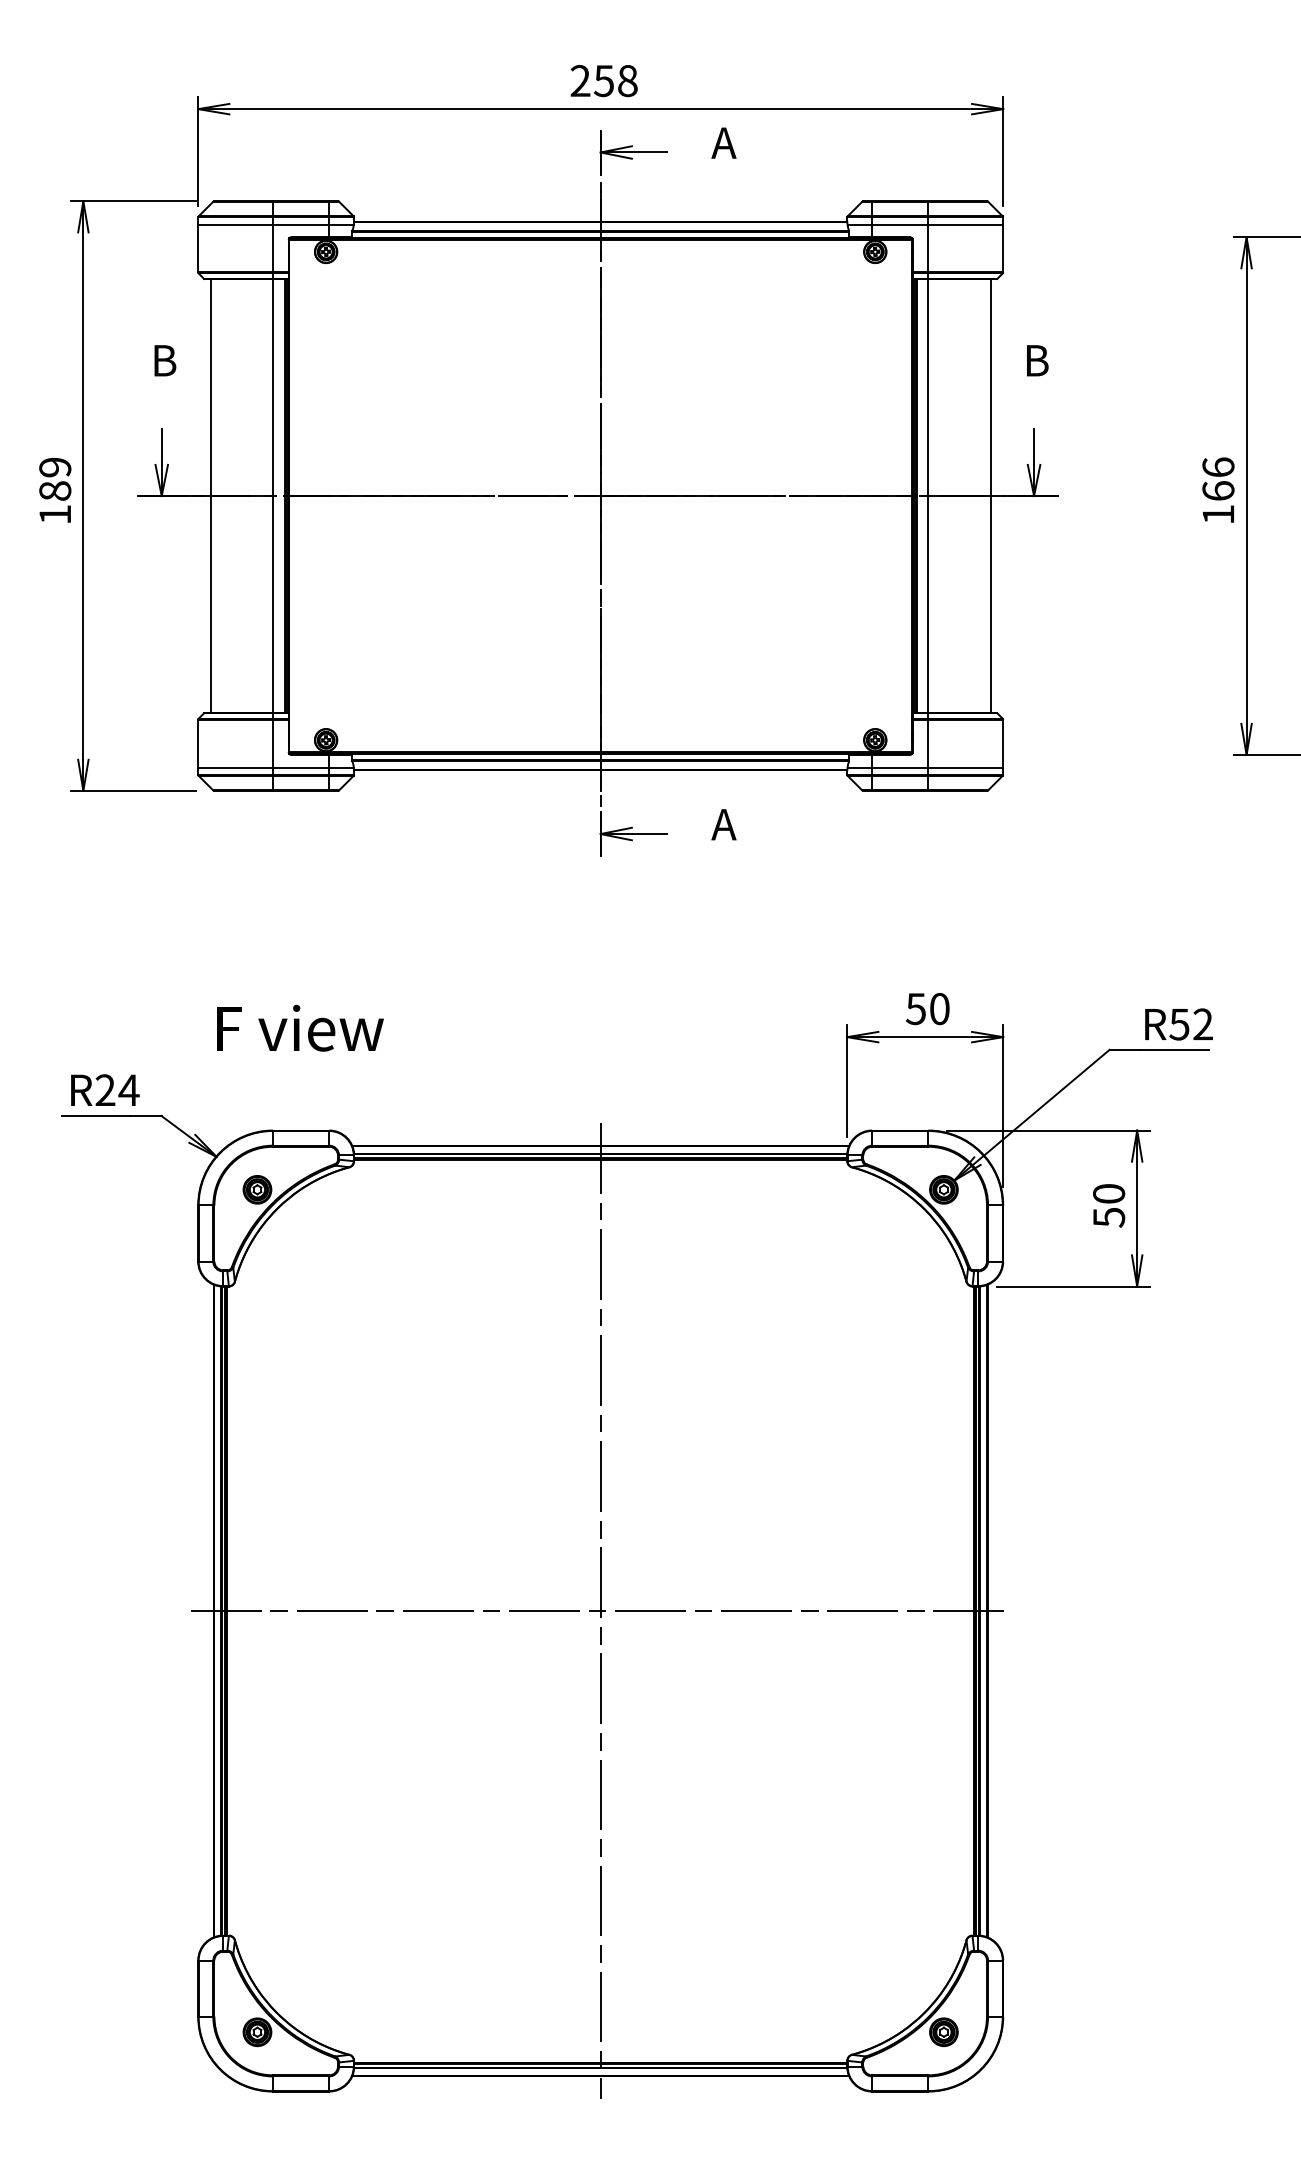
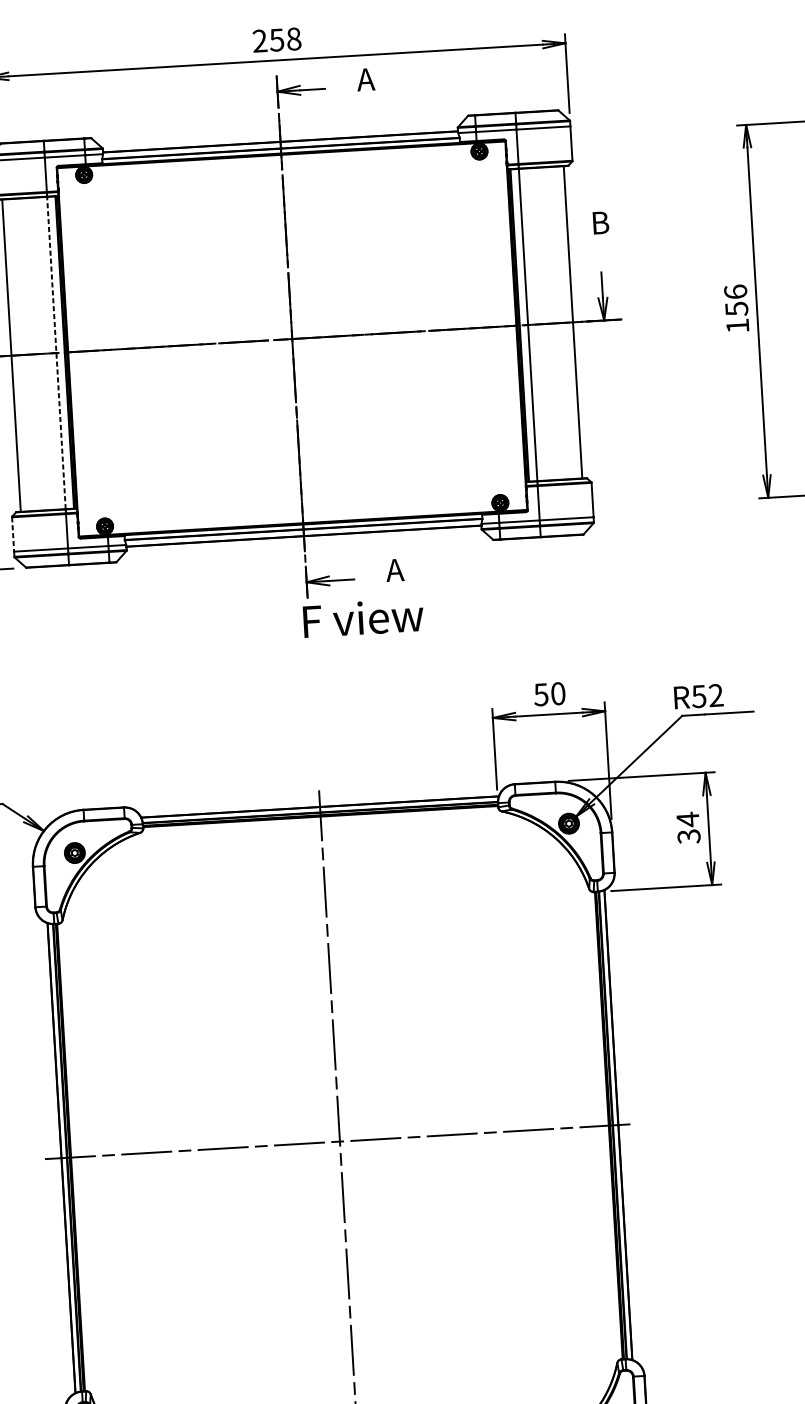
text: (1218, 491) -> (736, 309), 166 -> 156
line: (273, 496) -> (56, 353), solid -> dashed
line: (198, 743) -> (13, 534), solid -> dashed
text: (1178, 1024) -> (698, 696), moved
text: (300, 1027) -> (363, 617), moved
text: (1109, 1205) -> (688, 827), 50 -> 34

